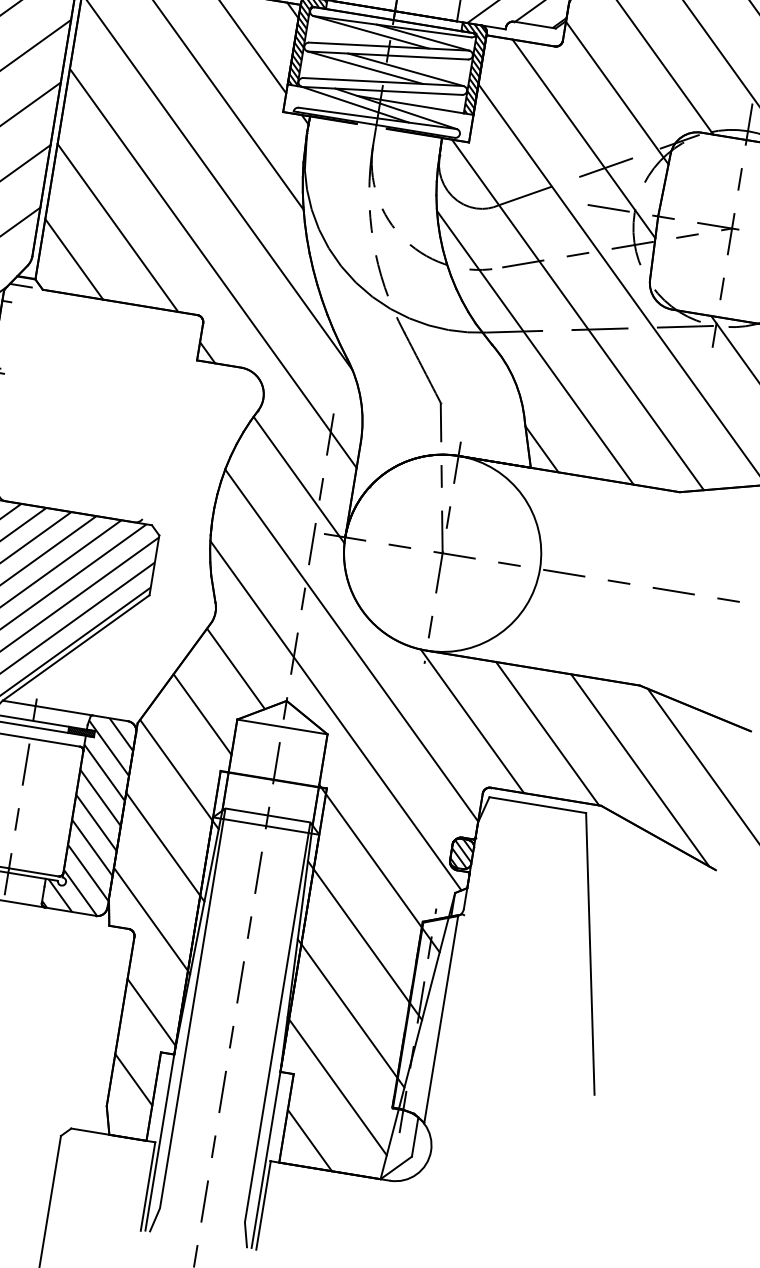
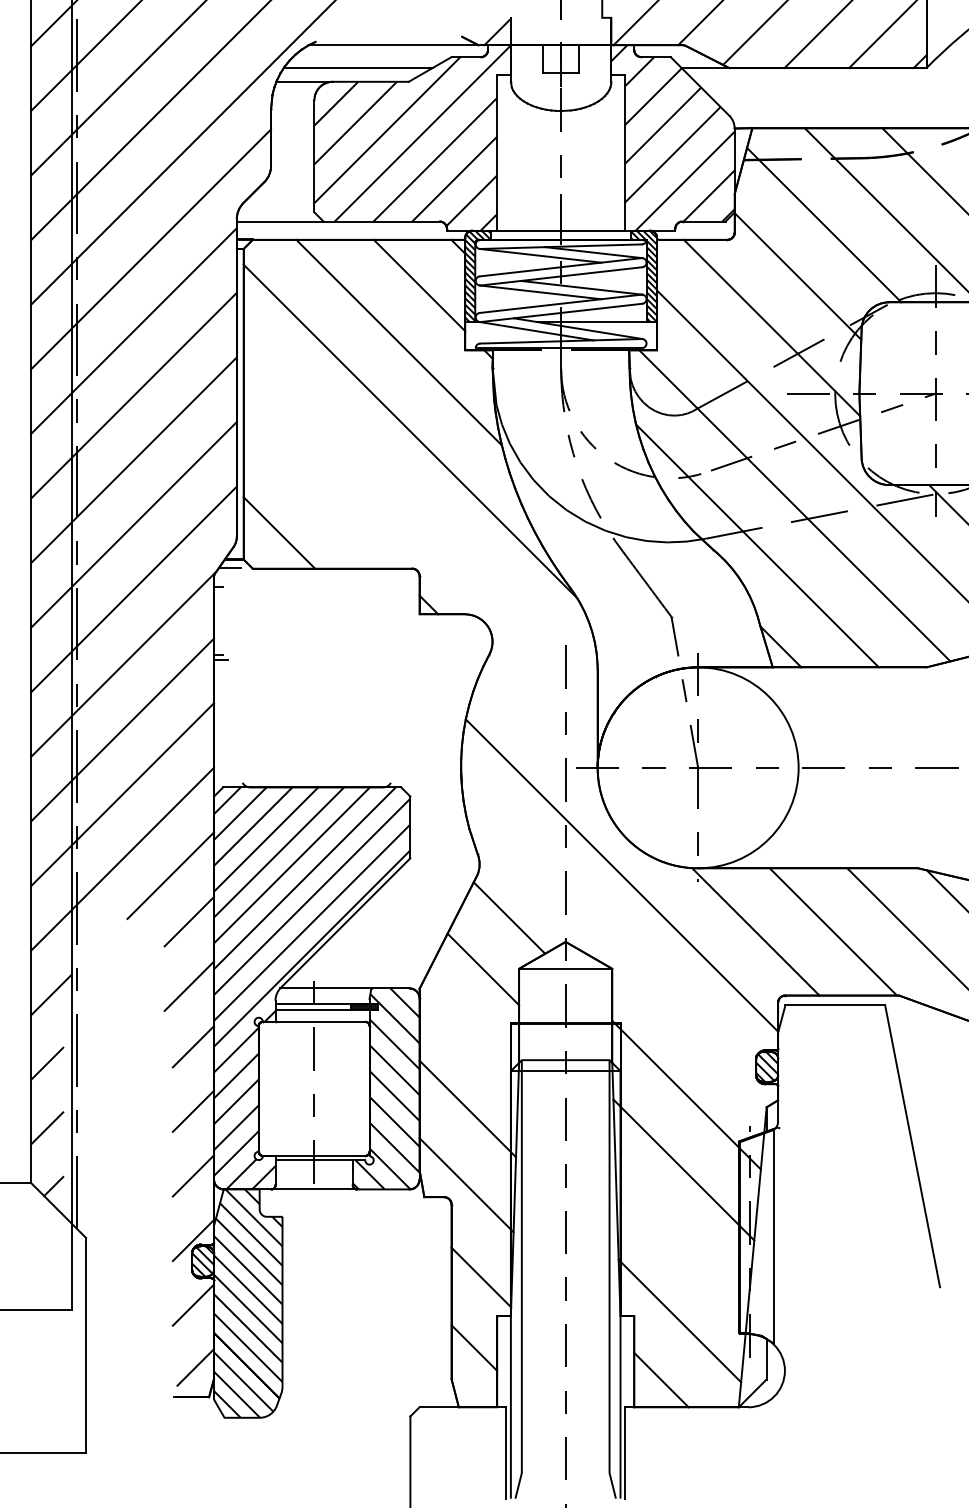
line: (117, 227) -> (317, 493), removed
line: (213, 268) -> (420, 519), removed
line: (298, 479) -> (541, 717), removed
line: (335, 715) -> (617, 948), removed
line: (178, 774) -> (469, 1033), removed
line: (350, 1013) -> (681, 1245), removed

